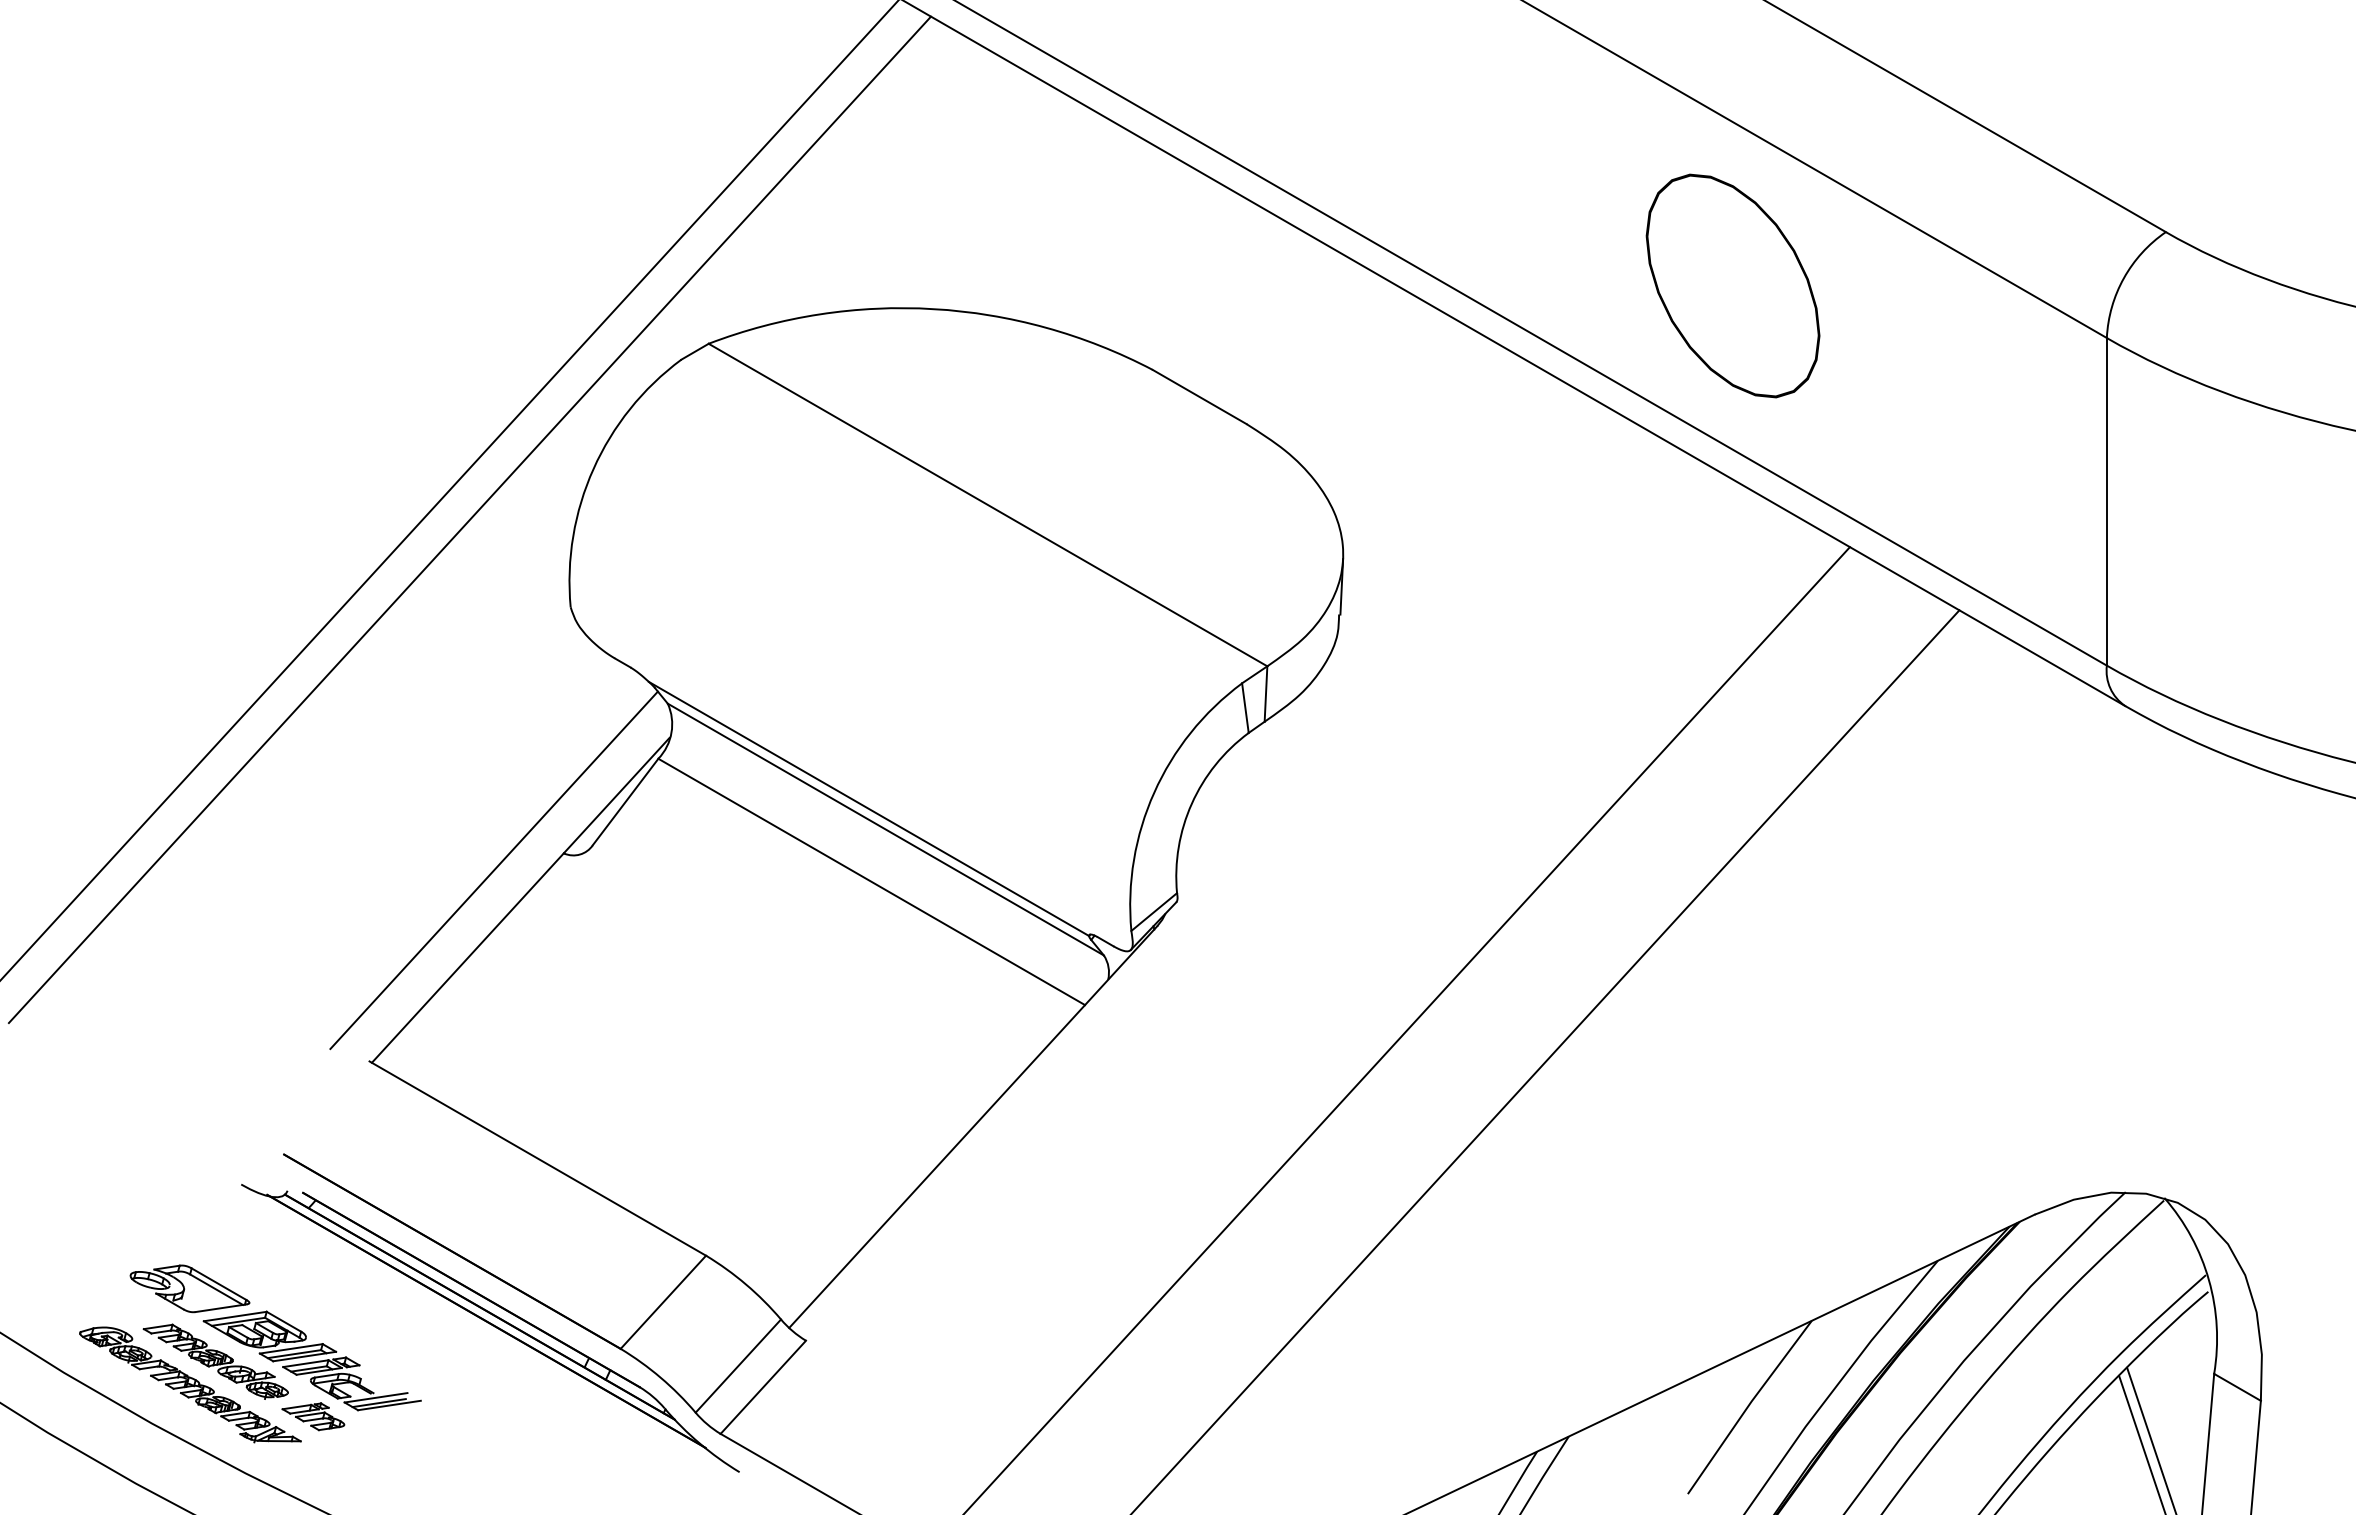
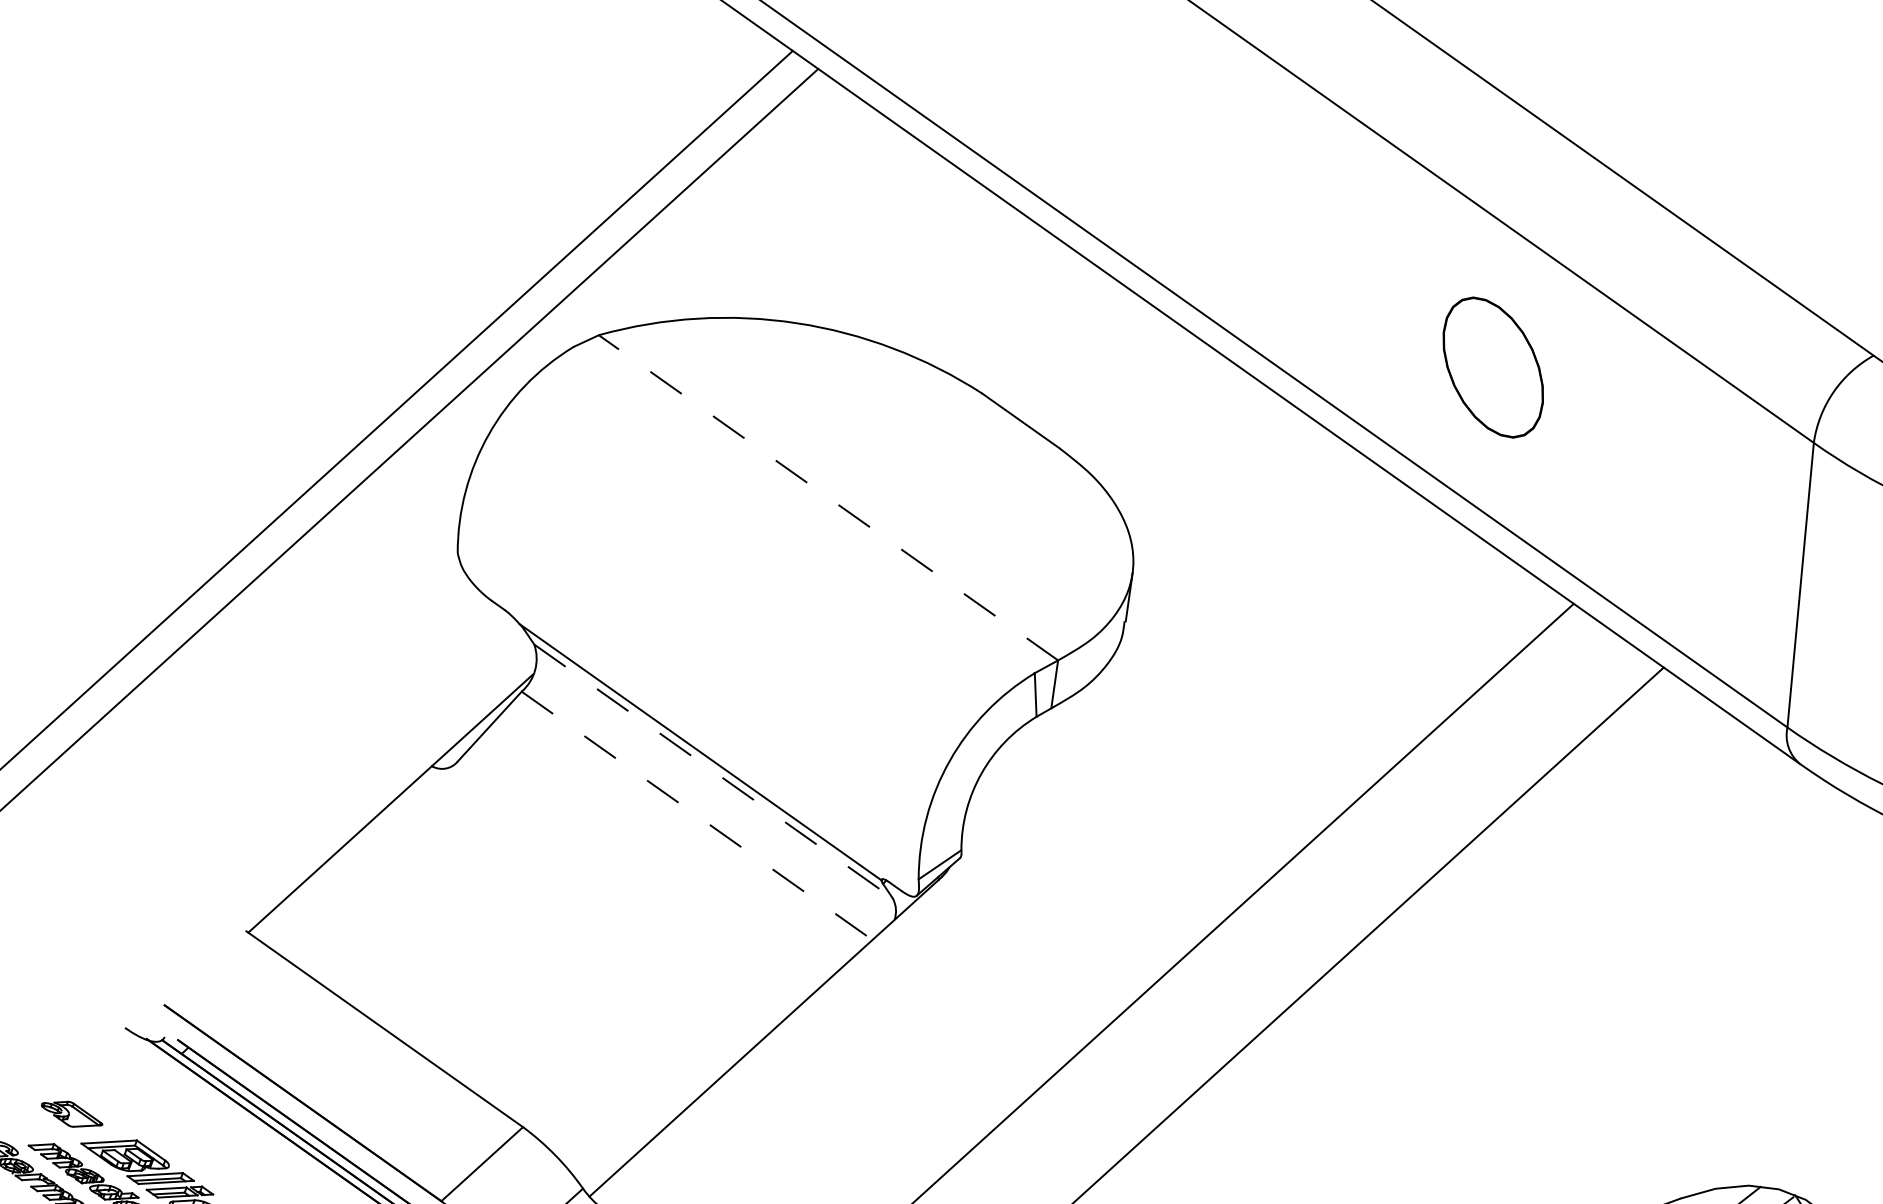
part: (1732, 285) -> (1492, 367), size x0.7
line: (988, 505) -> (828, 498), solid -> dashed
line: (885, 829) -> (713, 771), solid -> dashed
line: (493, 870) -> (369, 775), removed
line: (872, 882) -> (697, 816), solid -> dashed
part: (189, 1288) -> (71, 1114), size x0.6

